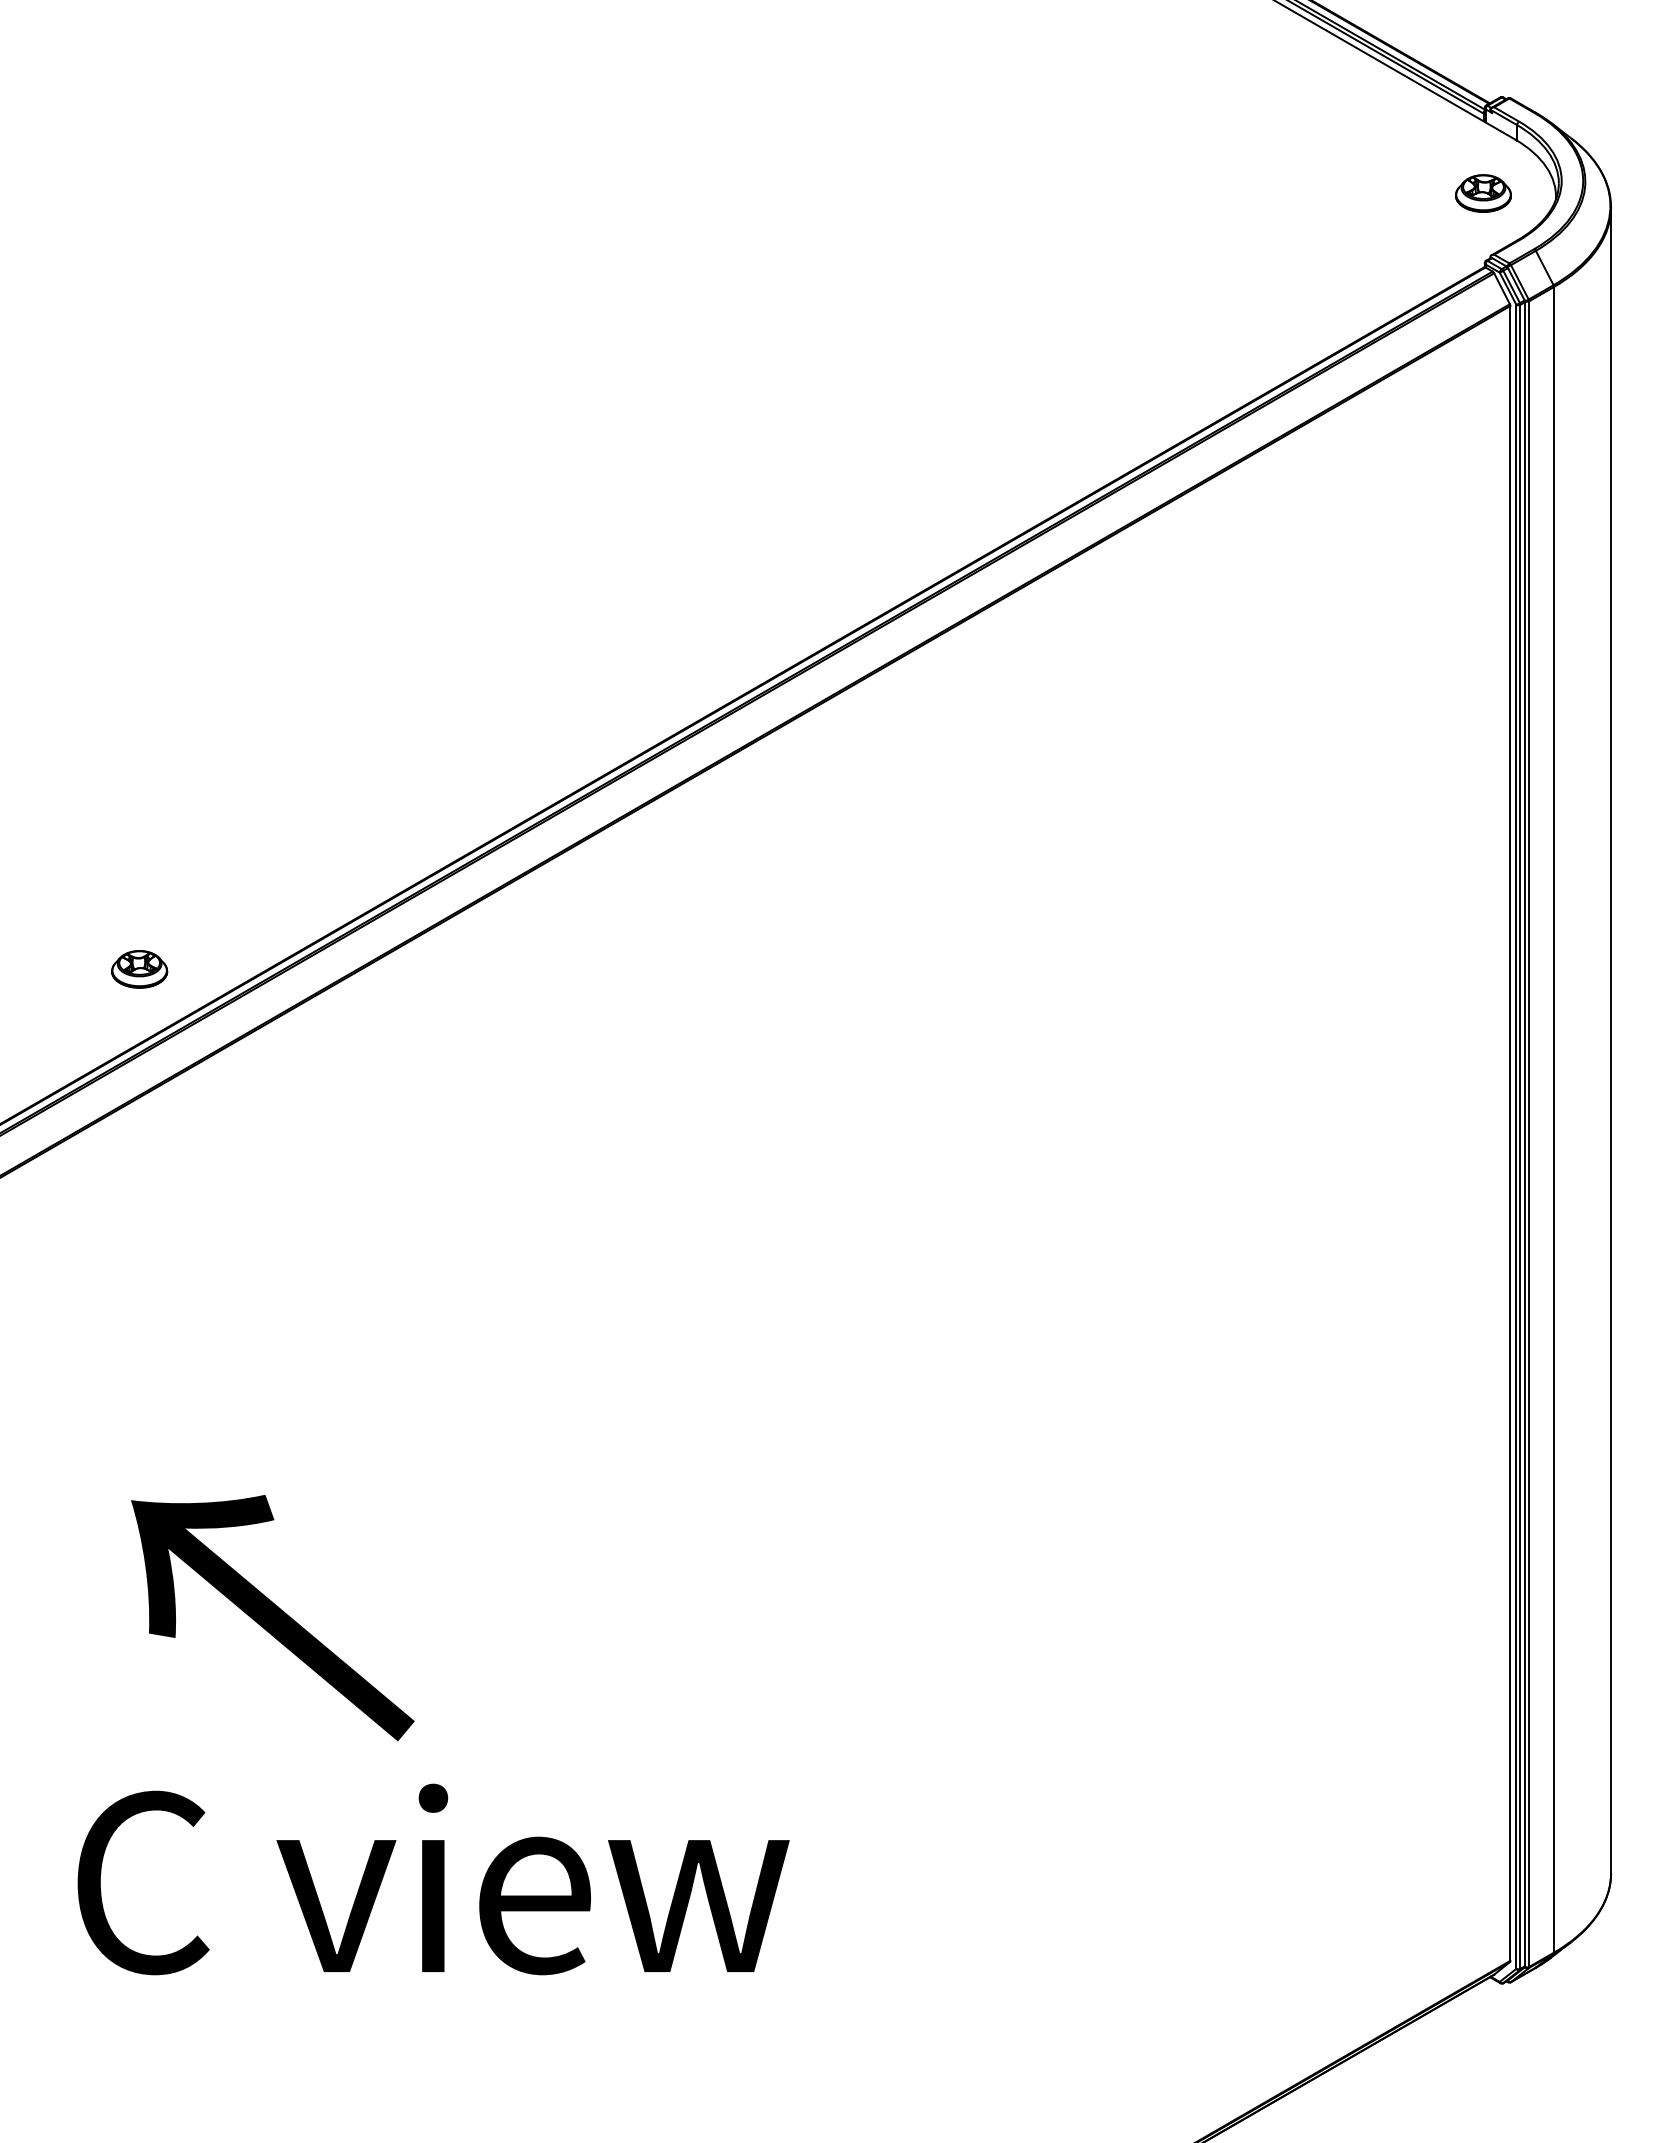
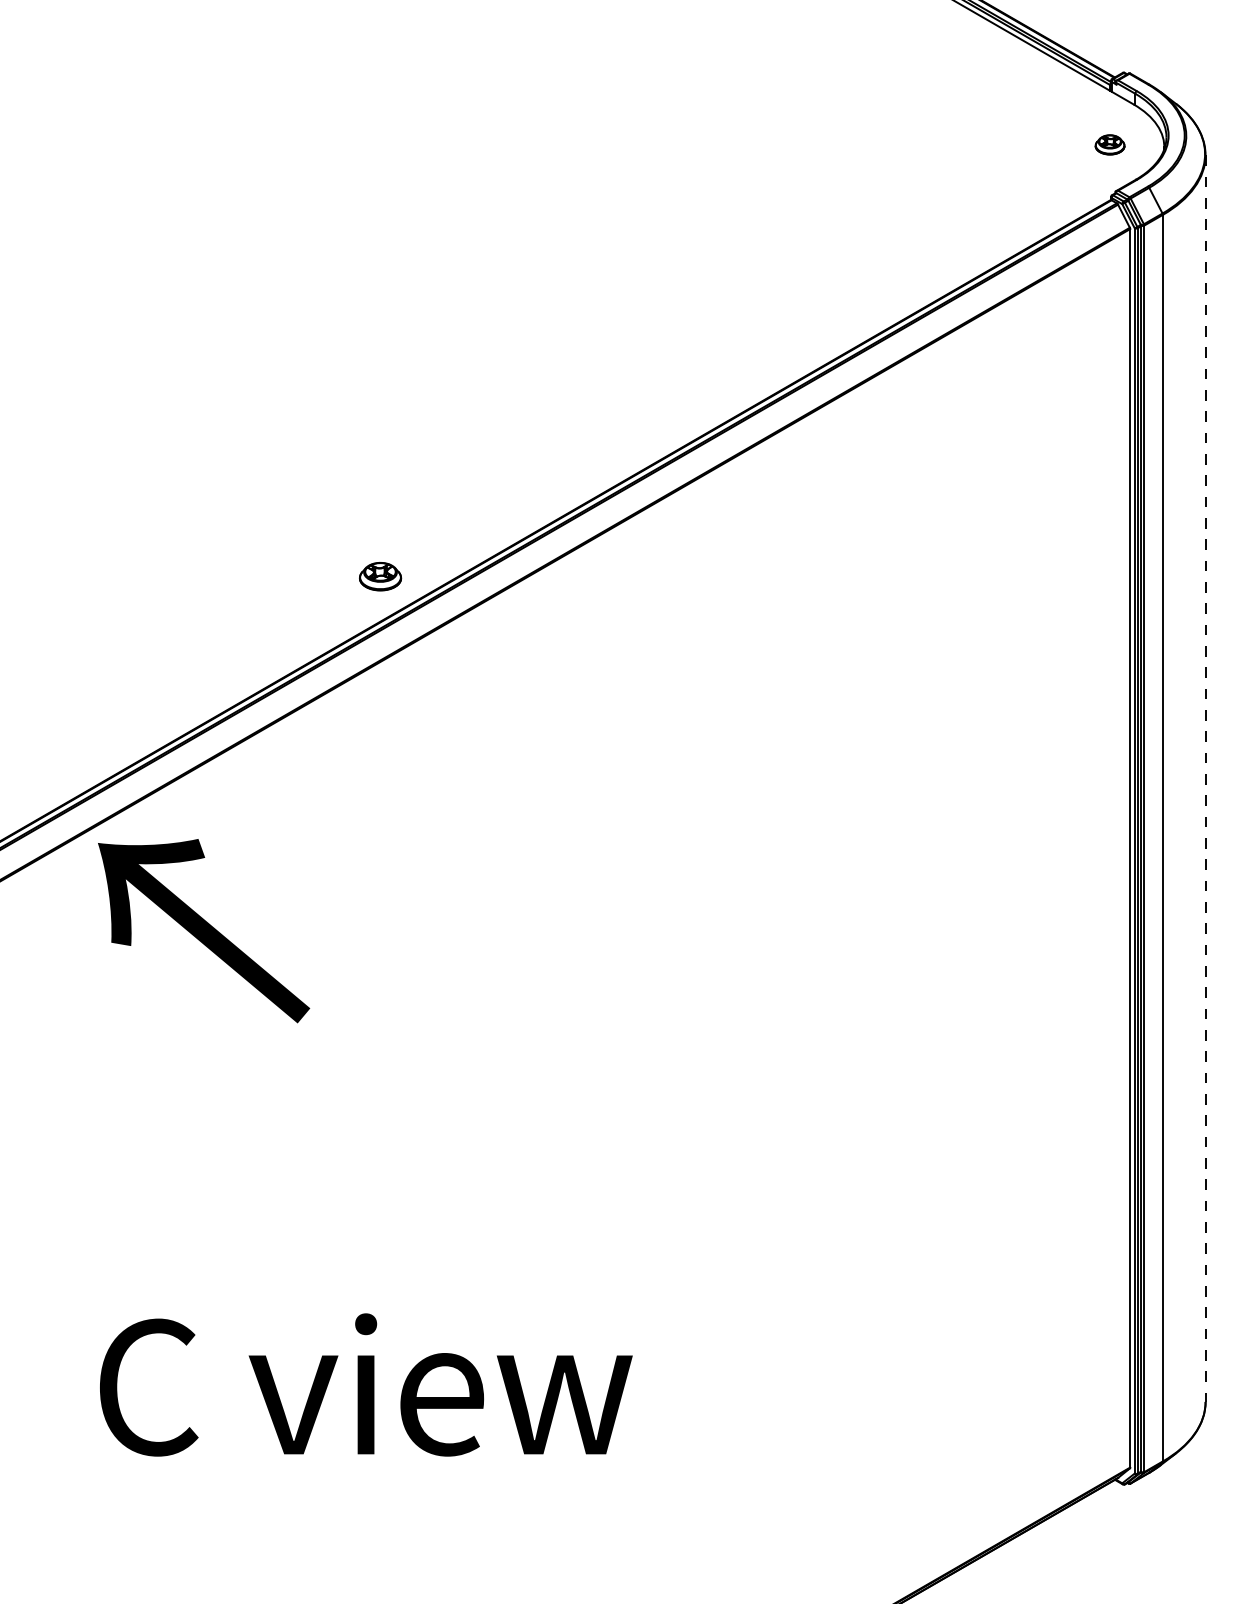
part: (1483, 193) -> (1110, 144), size x0.7
part: (139, 969) -> (380, 576), moved
line: (1611, 1040) -> (1205, 778), solid -> dashed
text: (272, 1618) -> (203, 931), moved
text: (433, 1879) -> (366, 1385), moved

